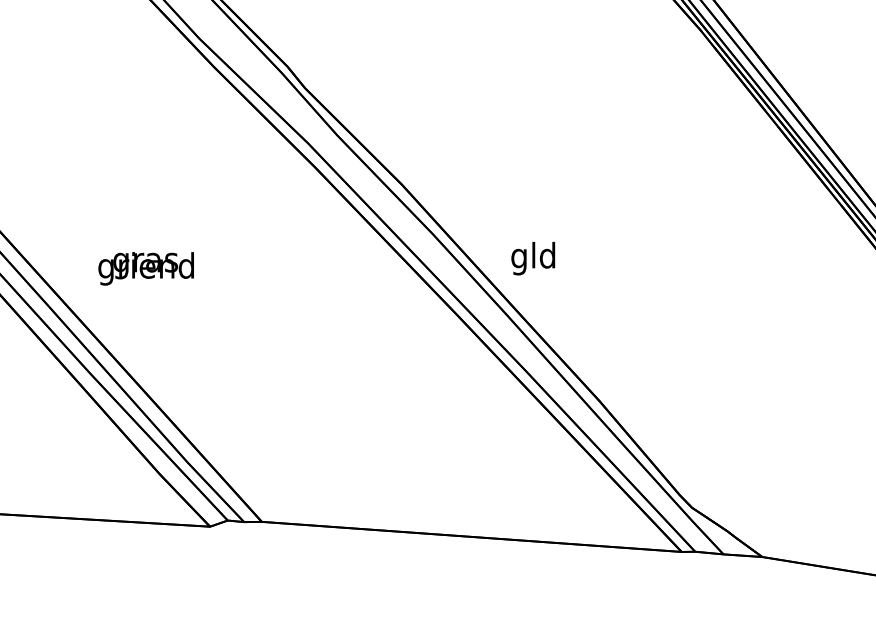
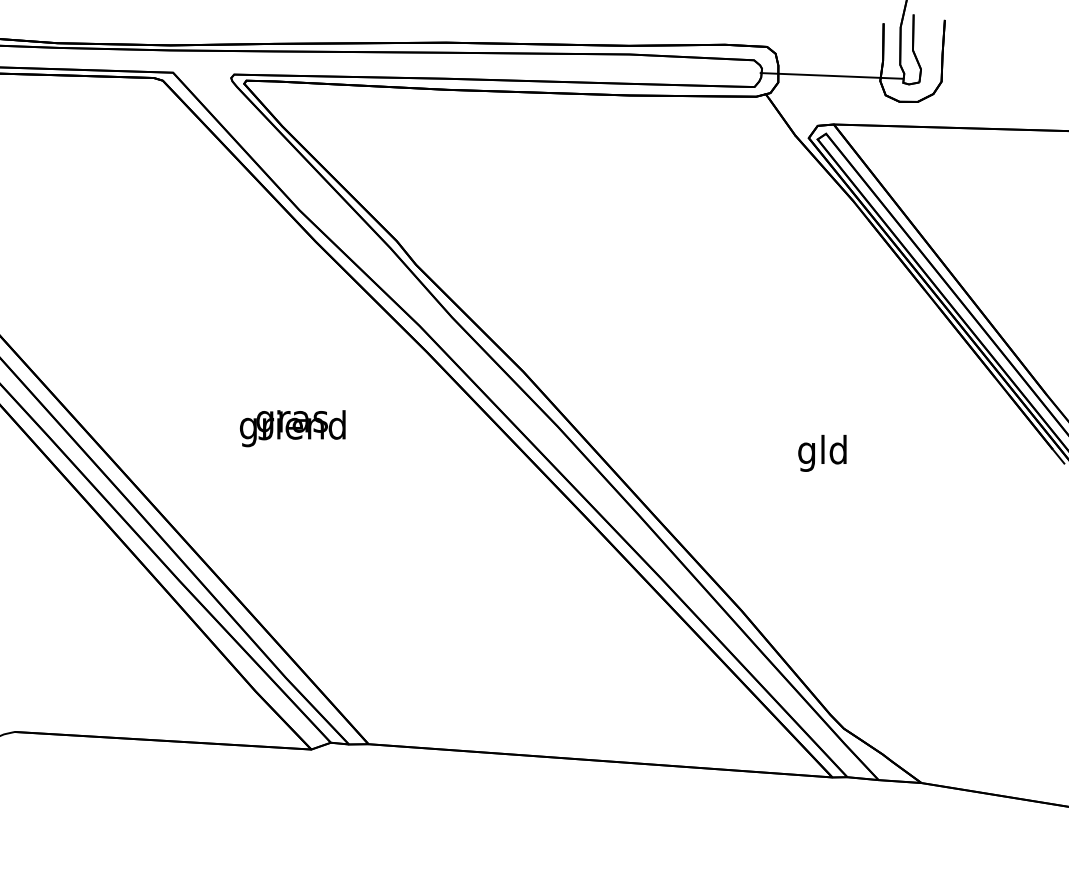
text: (533, 257) -> (822, 452), moved
text: (145, 268) -> (292, 428), moved

